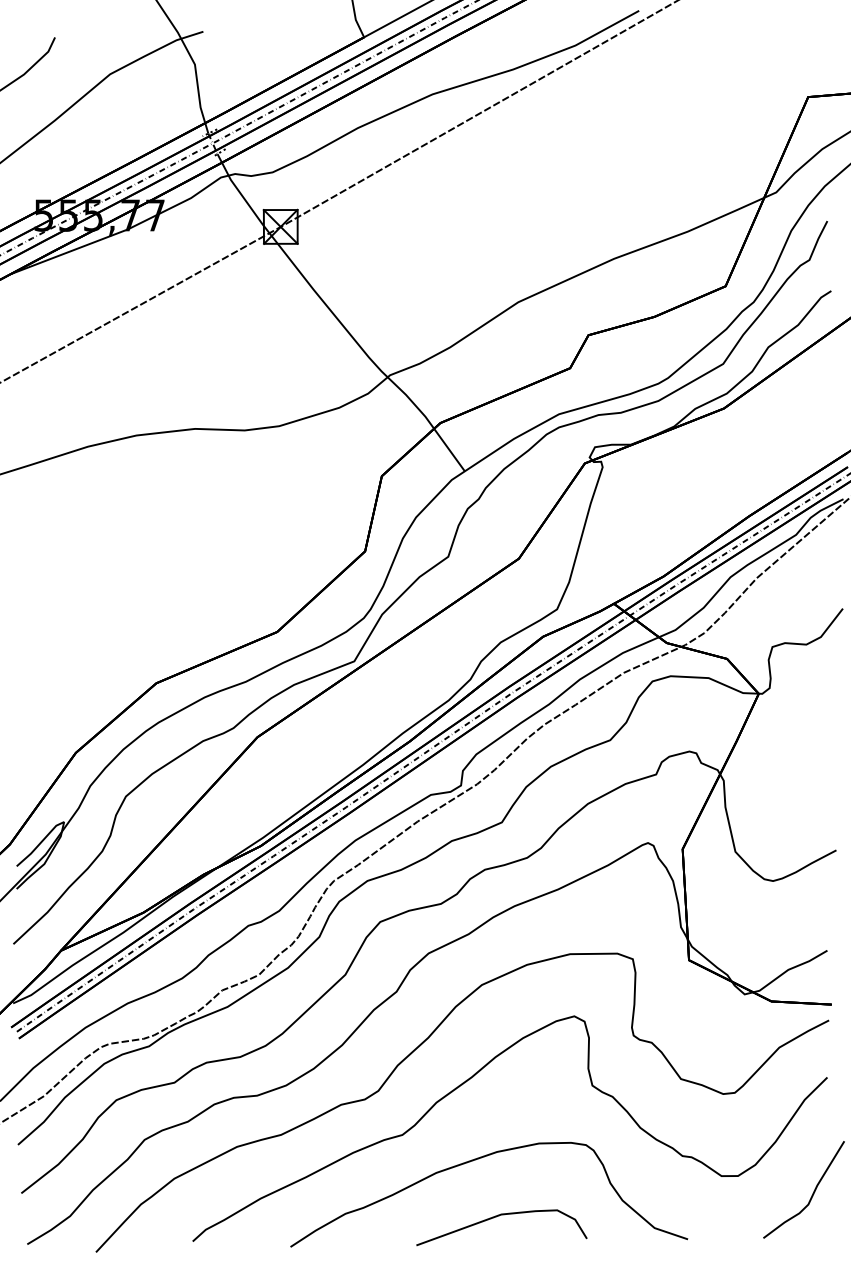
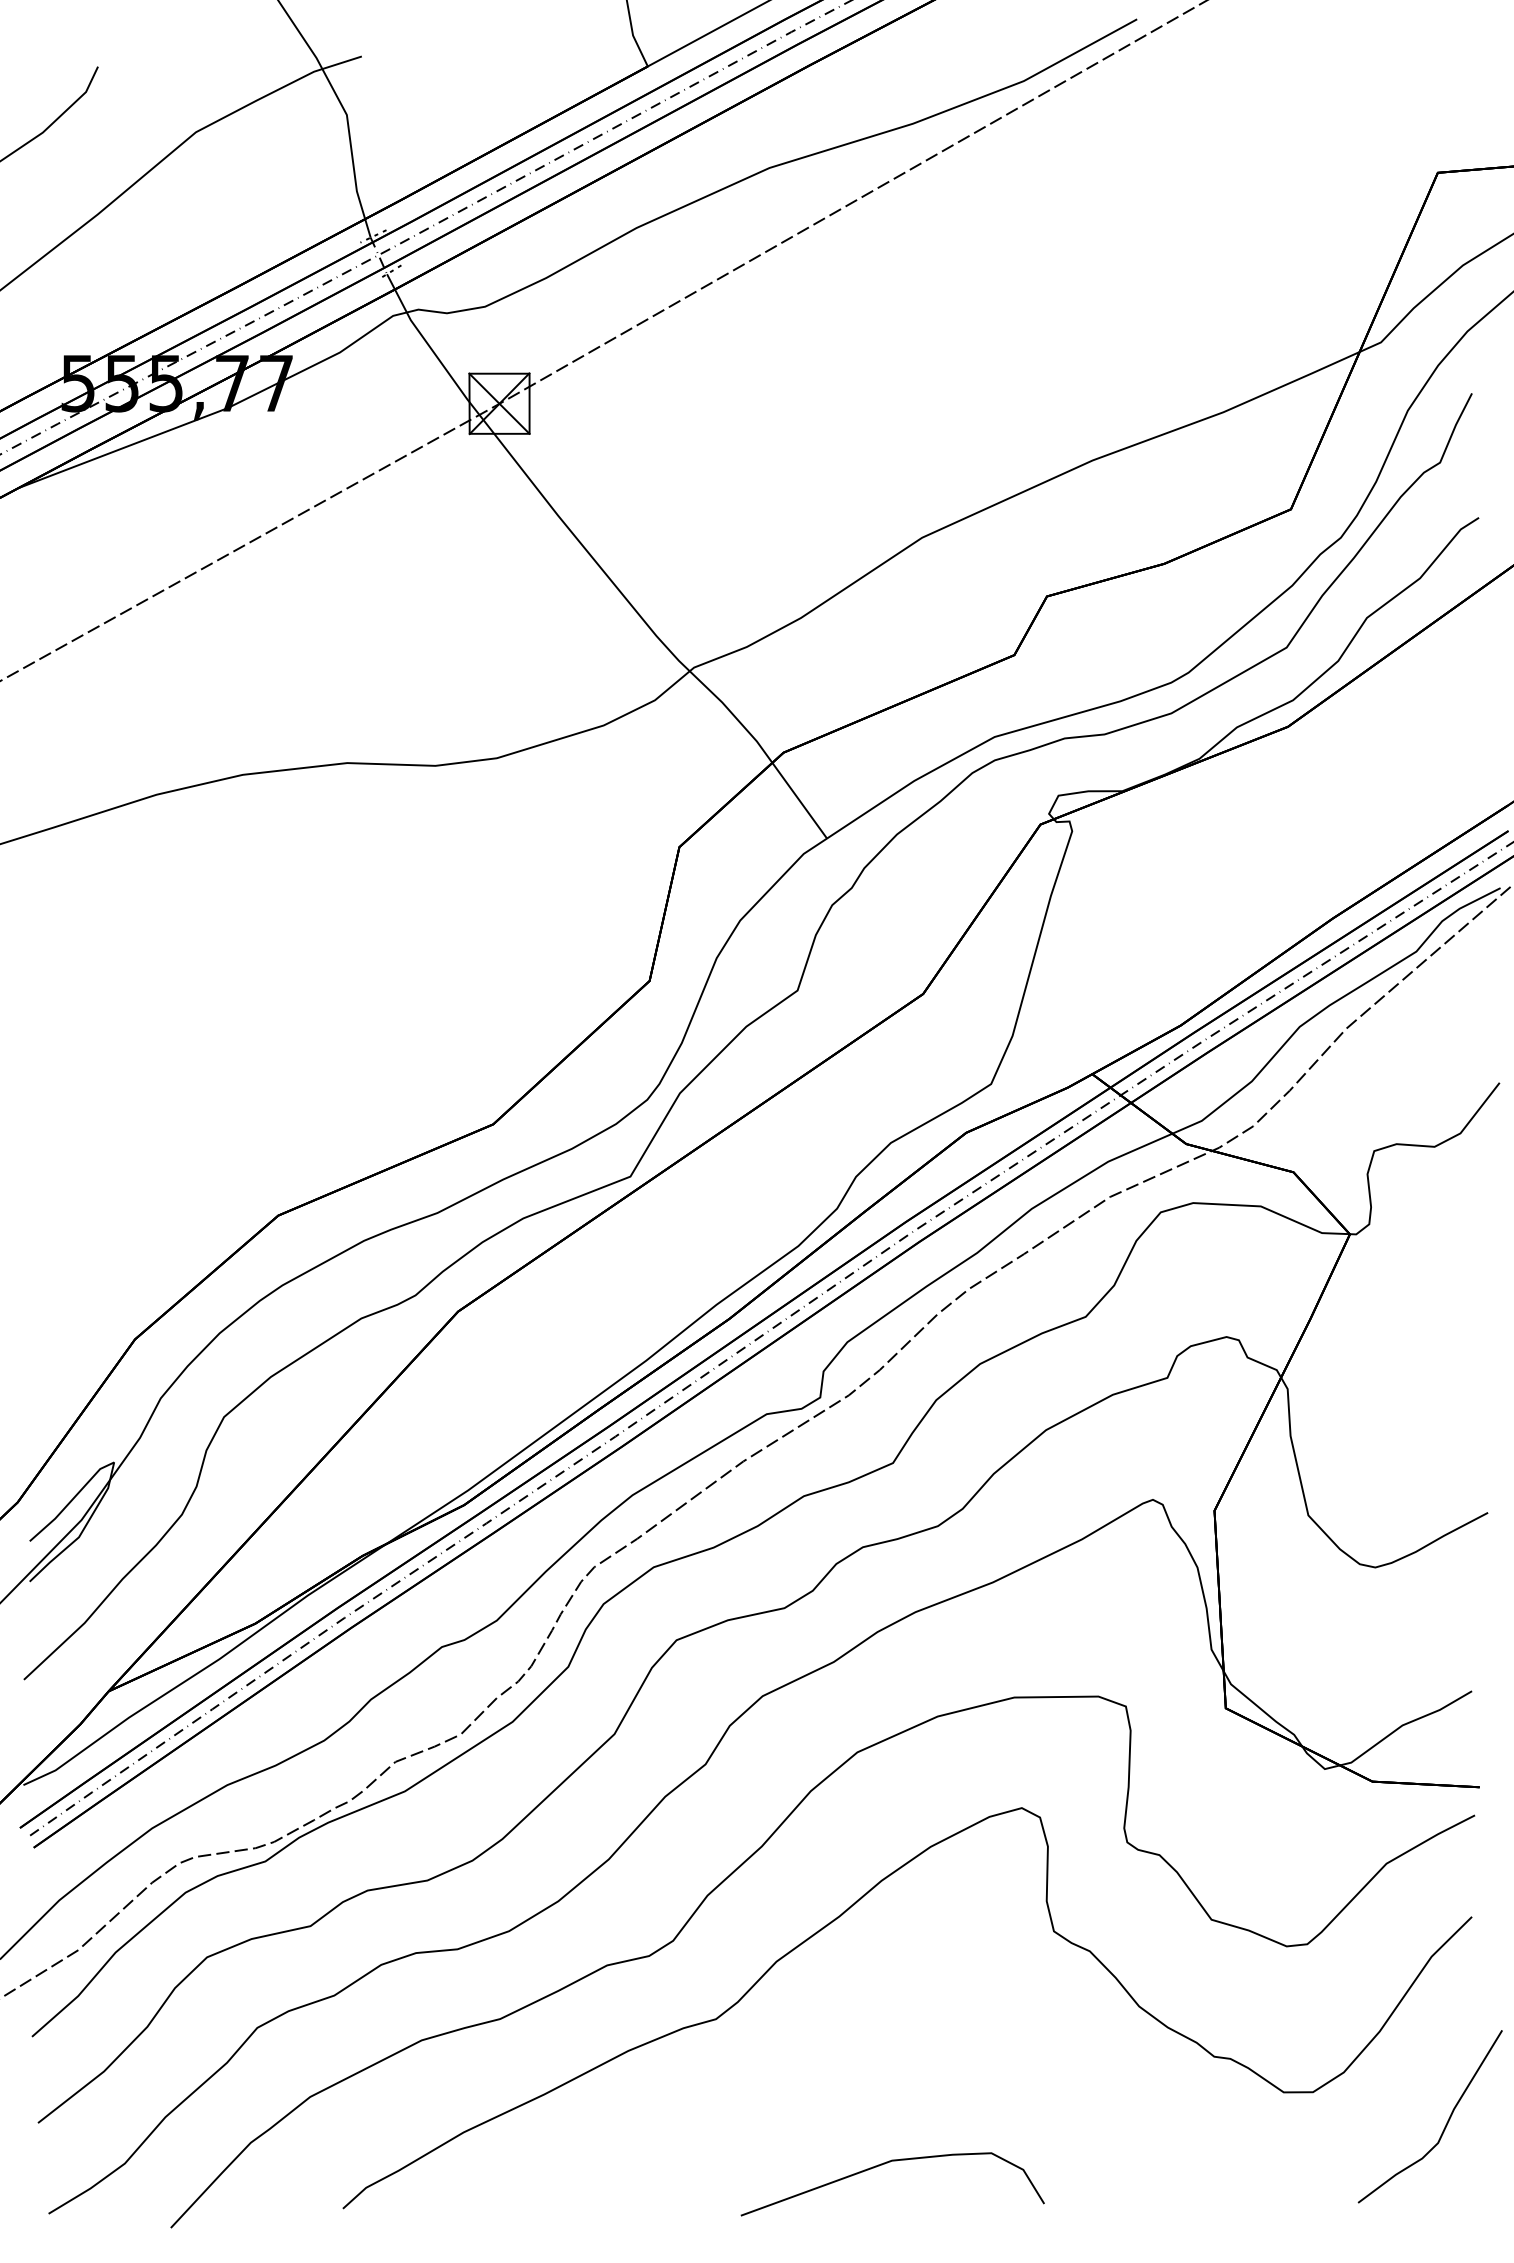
curve: (473, 1161) -> (842, 2066), removed

